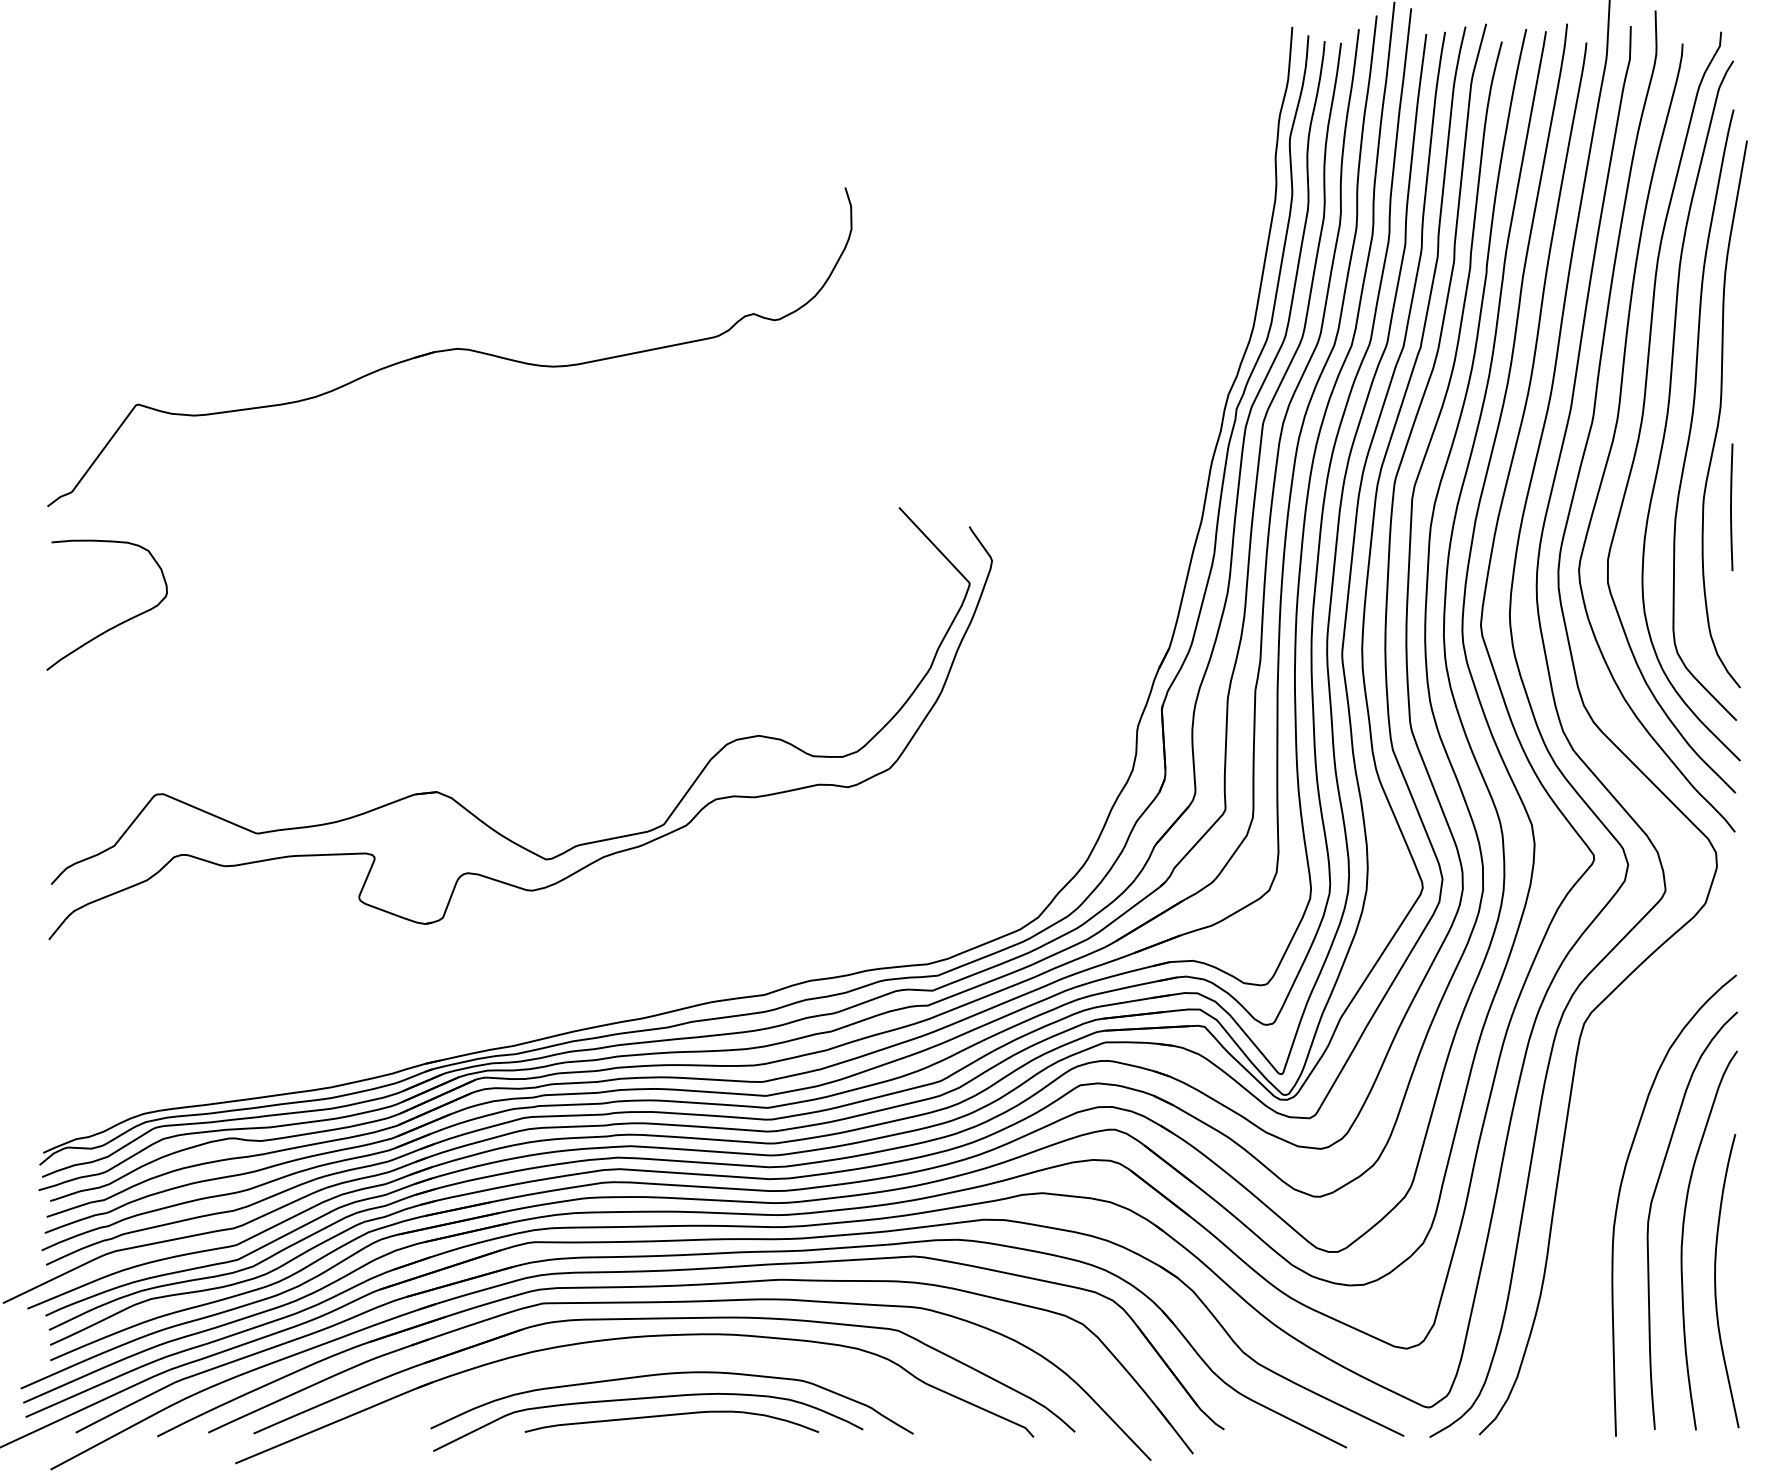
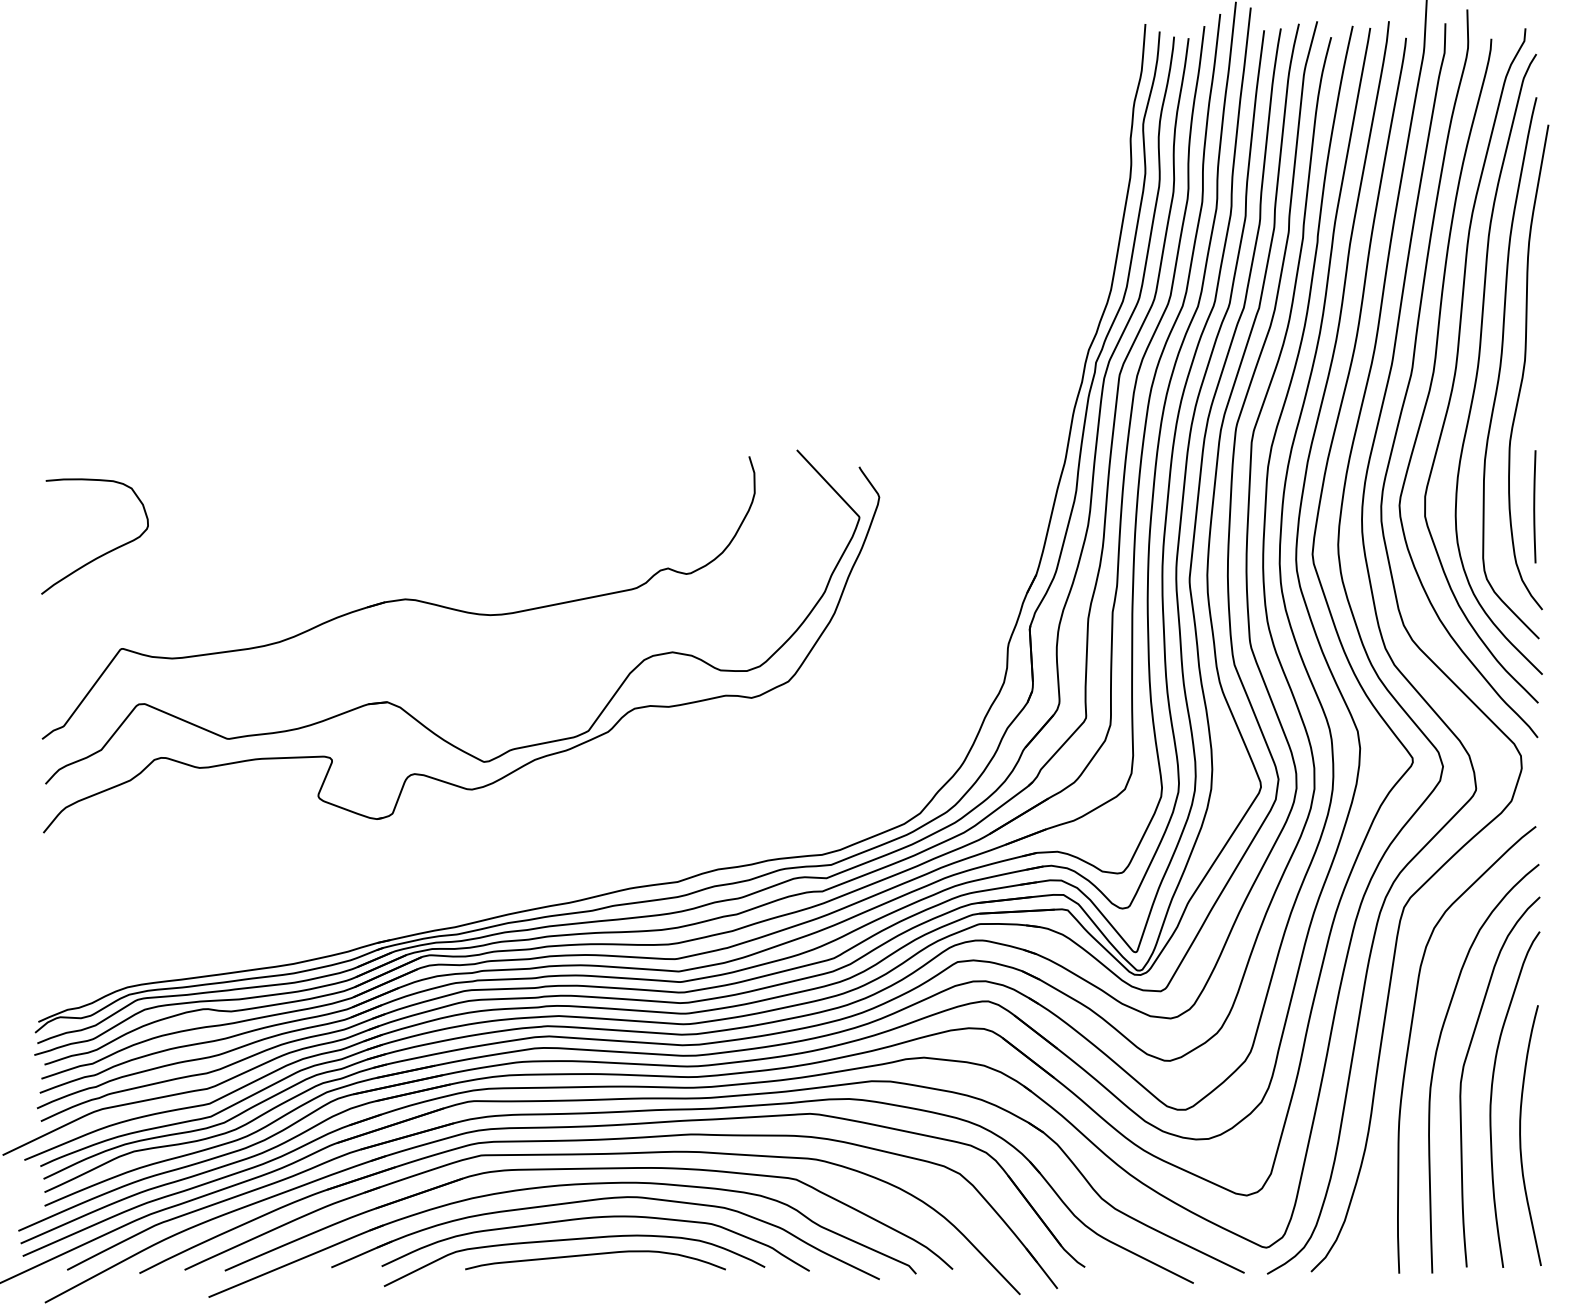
part: (449, 346) -> (398, 597), moved
line: (1731, 506) -> (1534, 506), moved
curve: (1591, 1173) -> (1410, 1040), added
part: (676, 1354) -> (599, 1200), added

